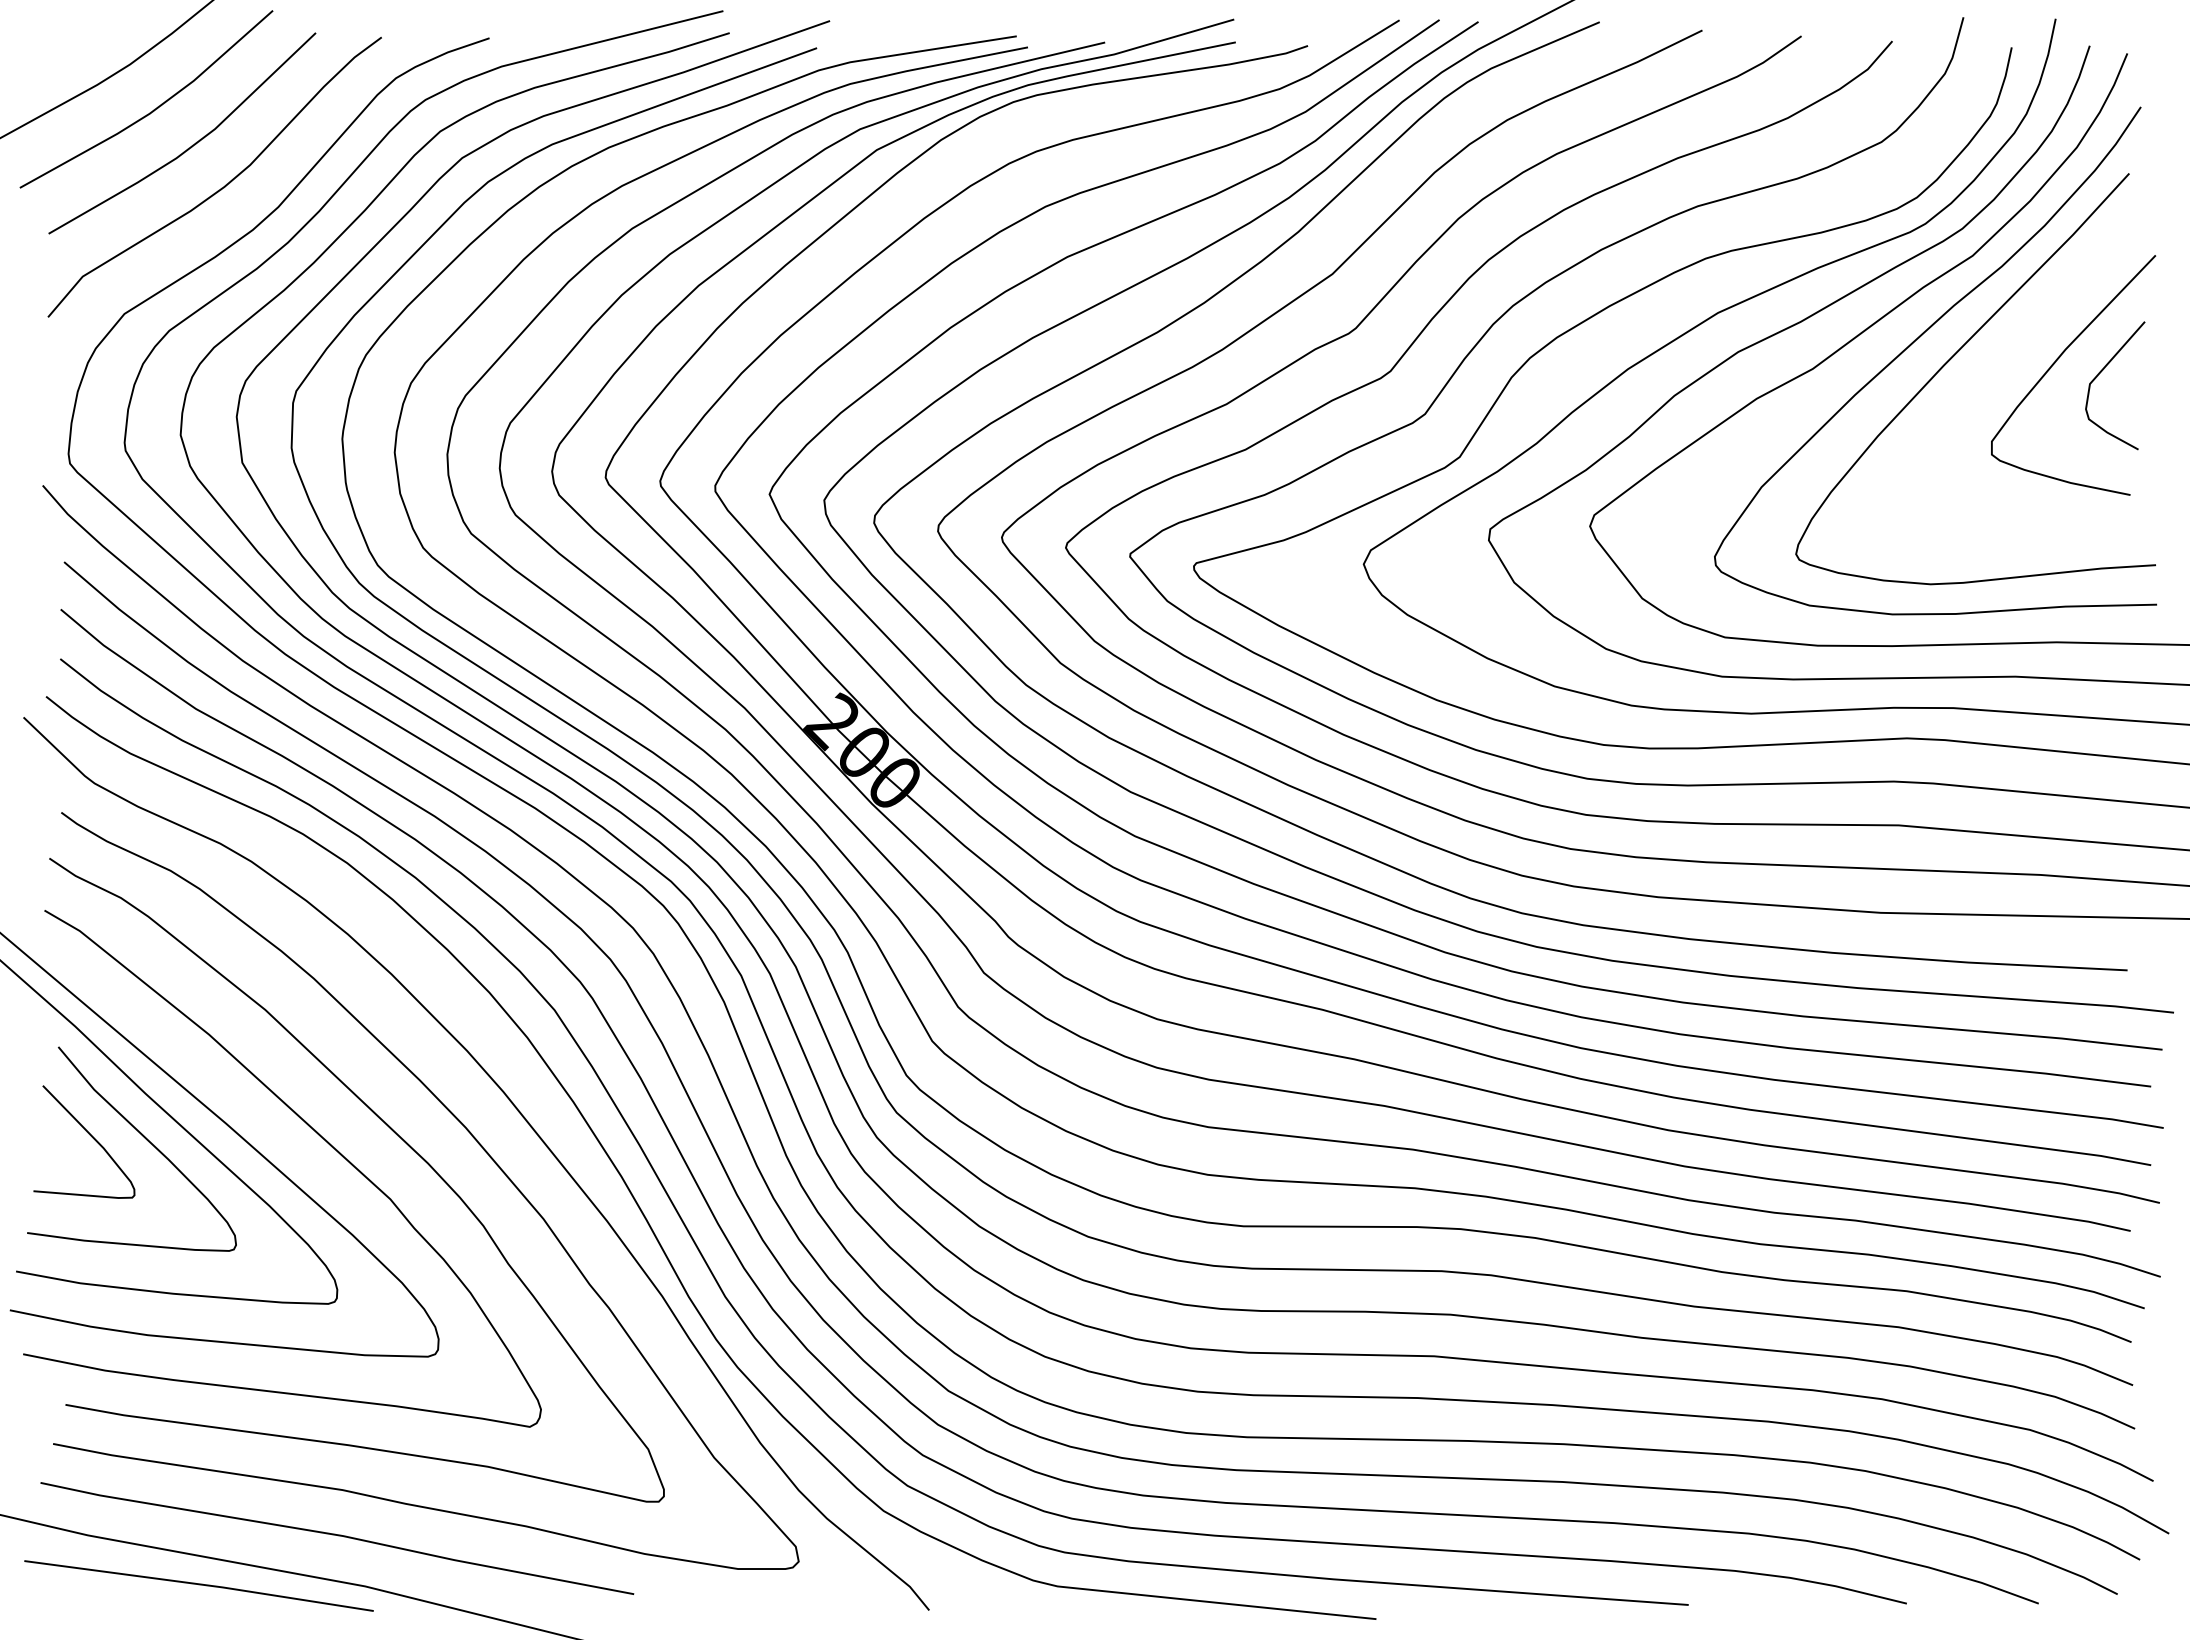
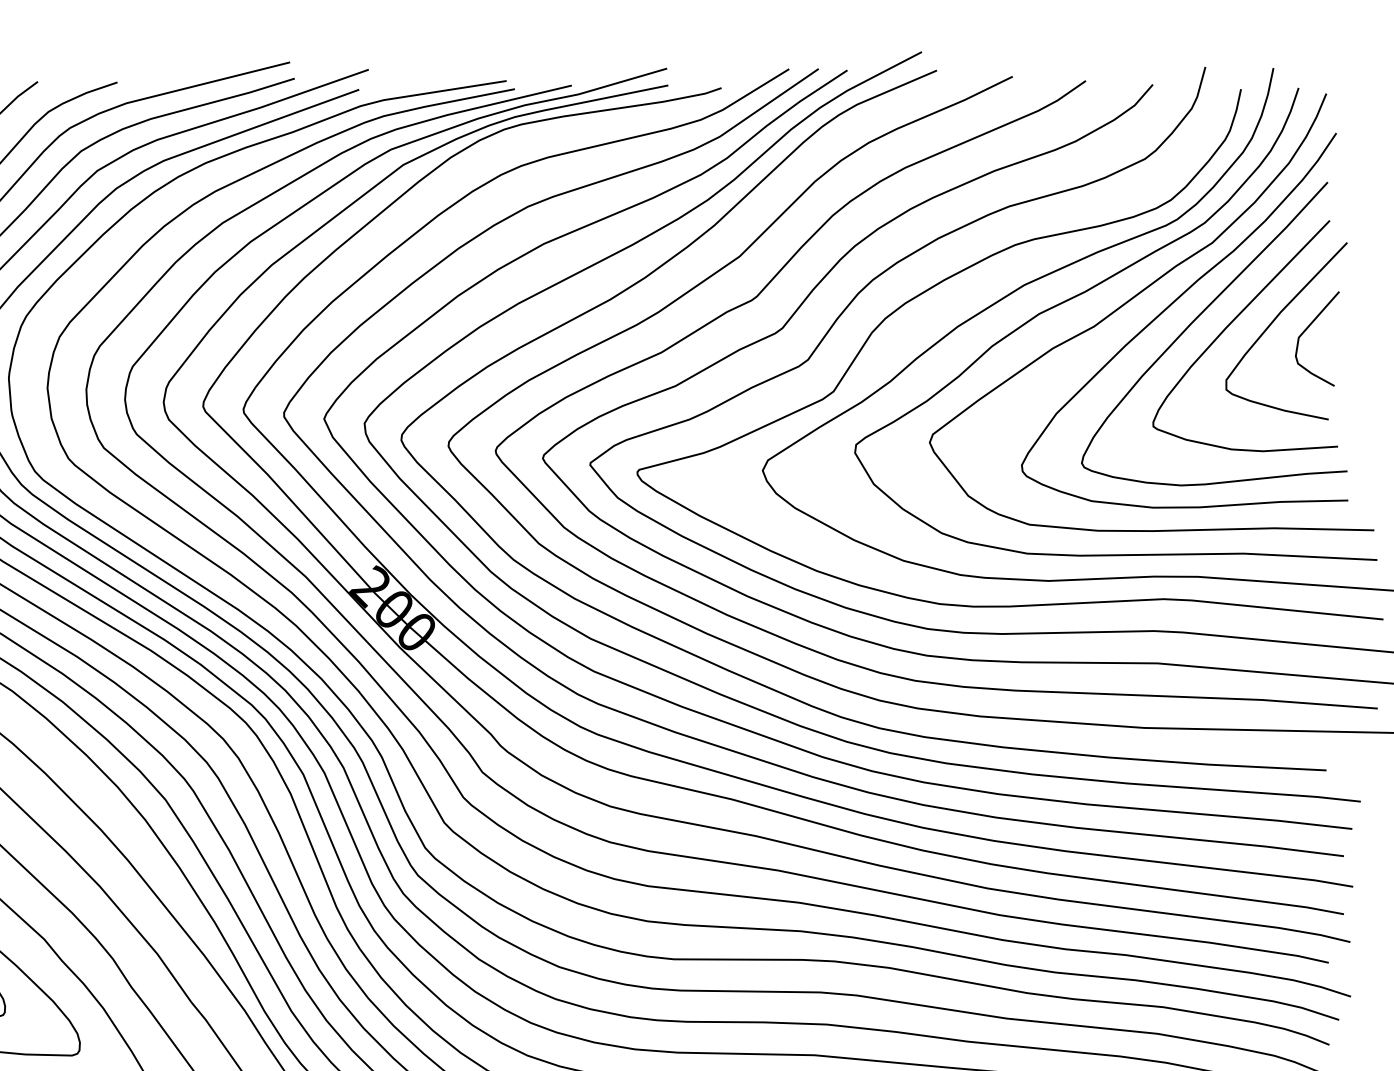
curve: (2000, 363) -> (1232, 322), added

